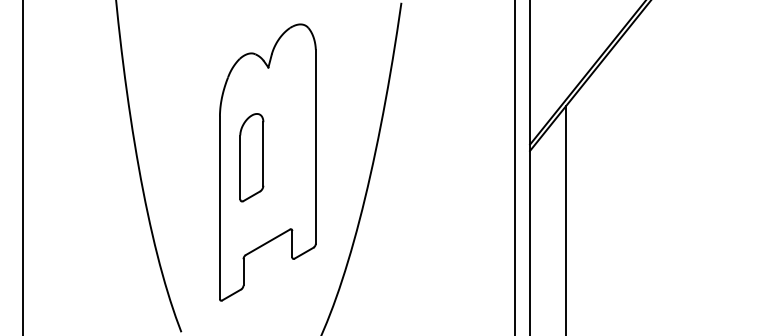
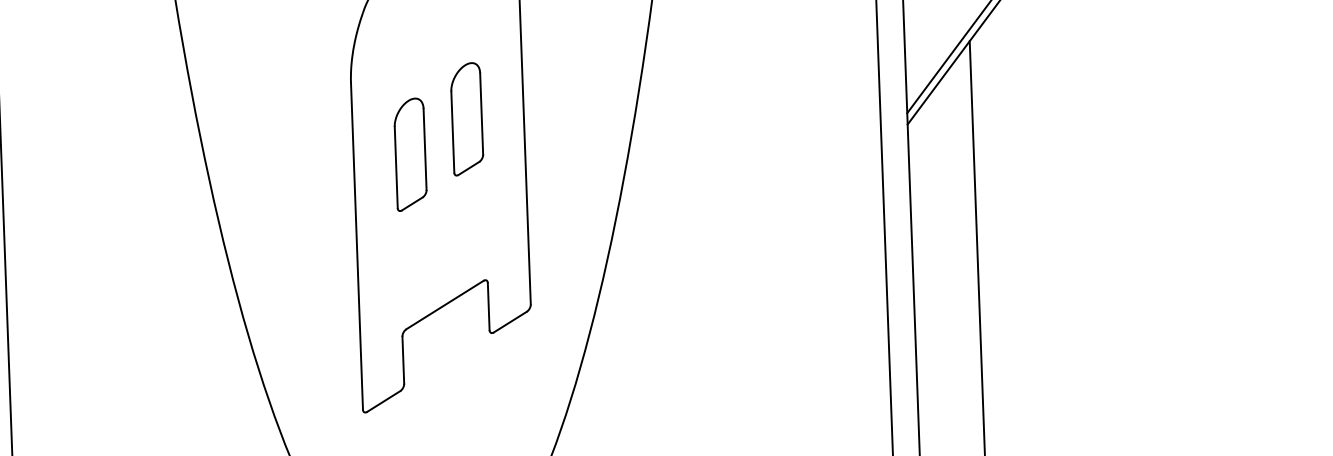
part: (284, 138) -> (467, 118), added
part: (251, 157) -> (410, 154), size x0.71

